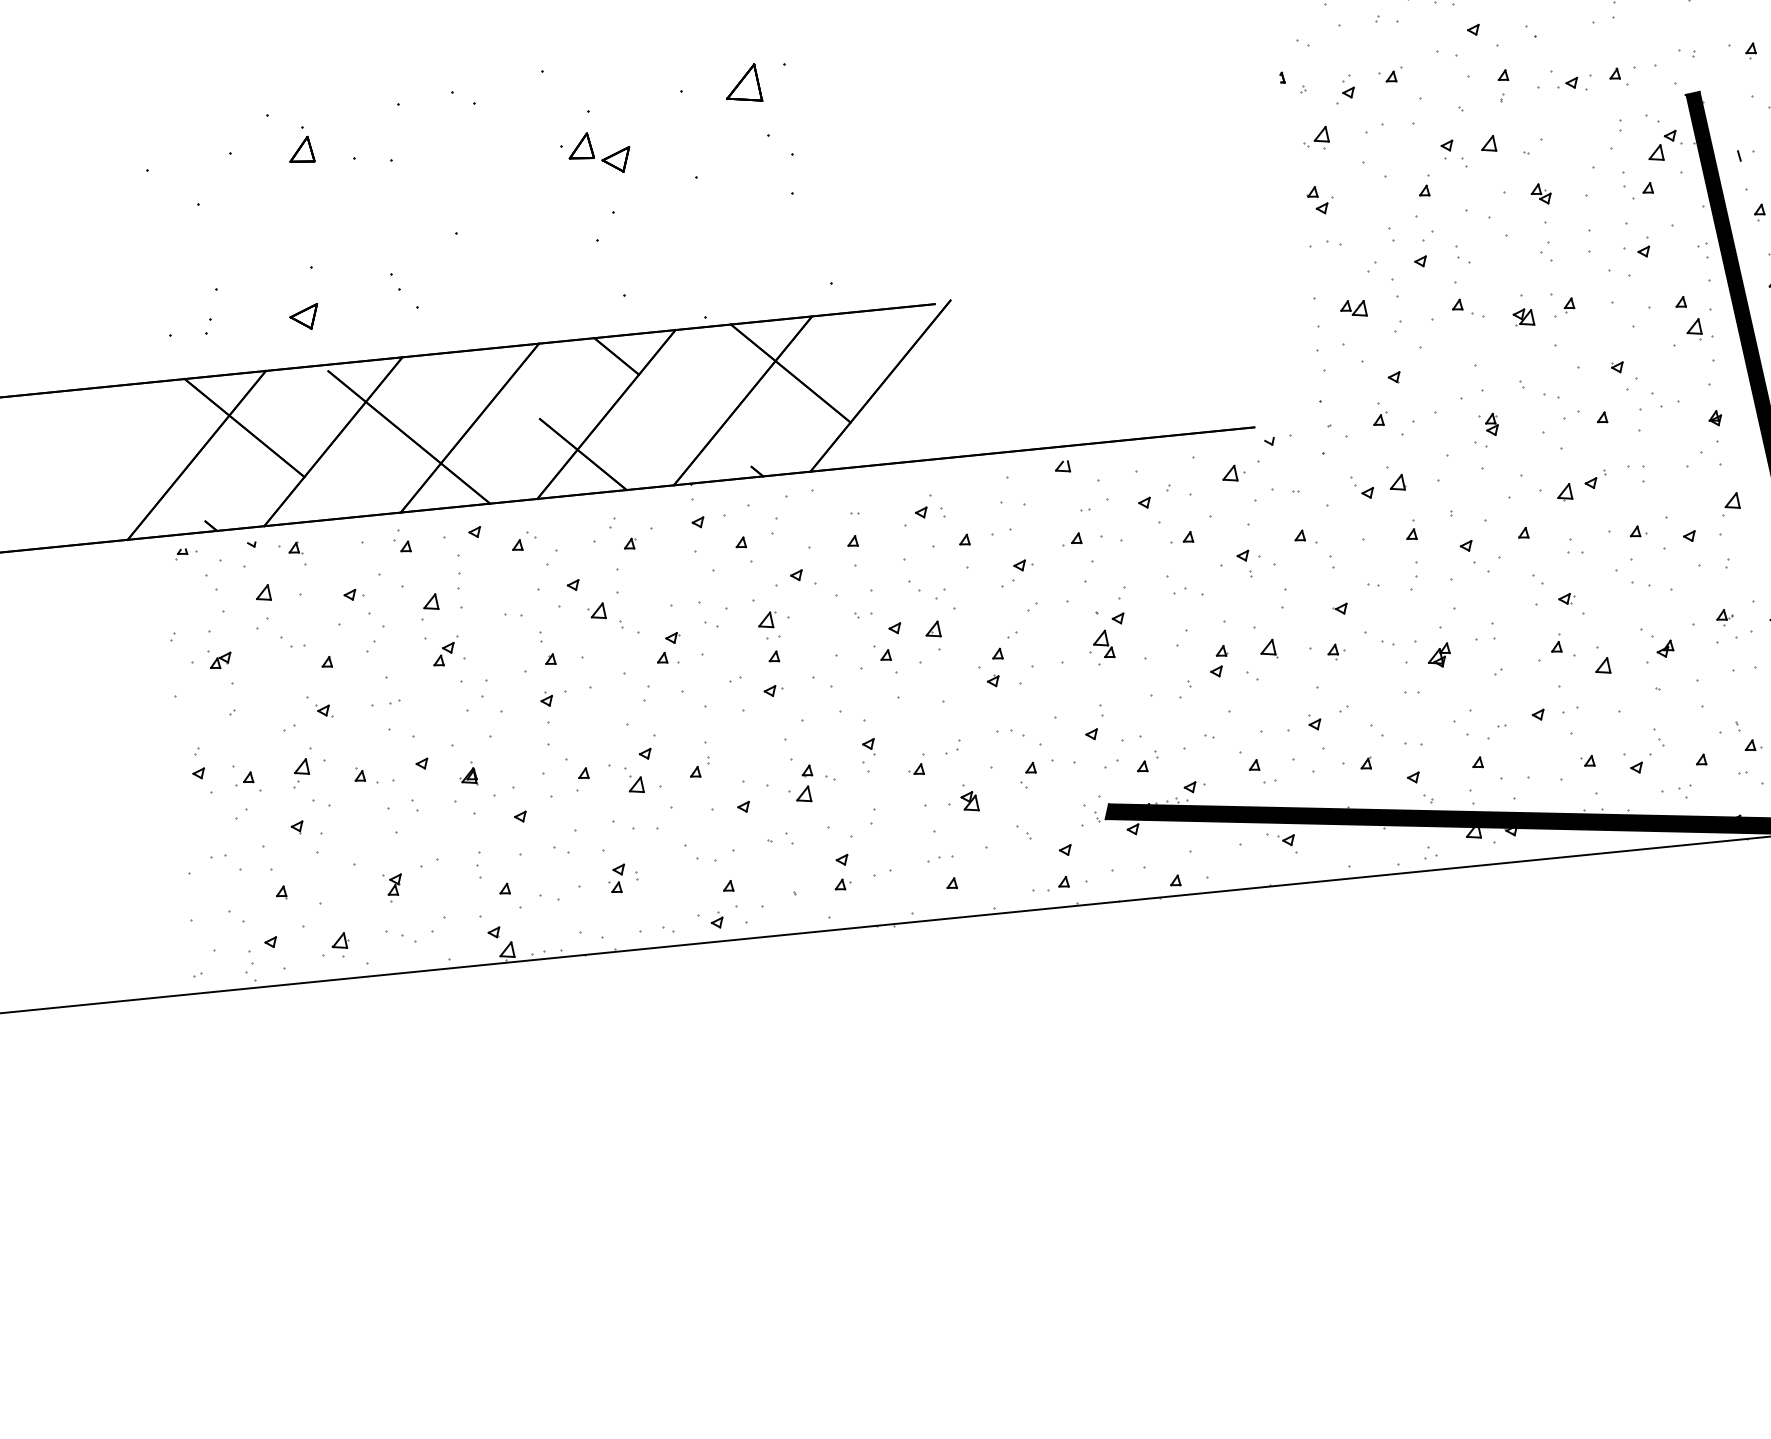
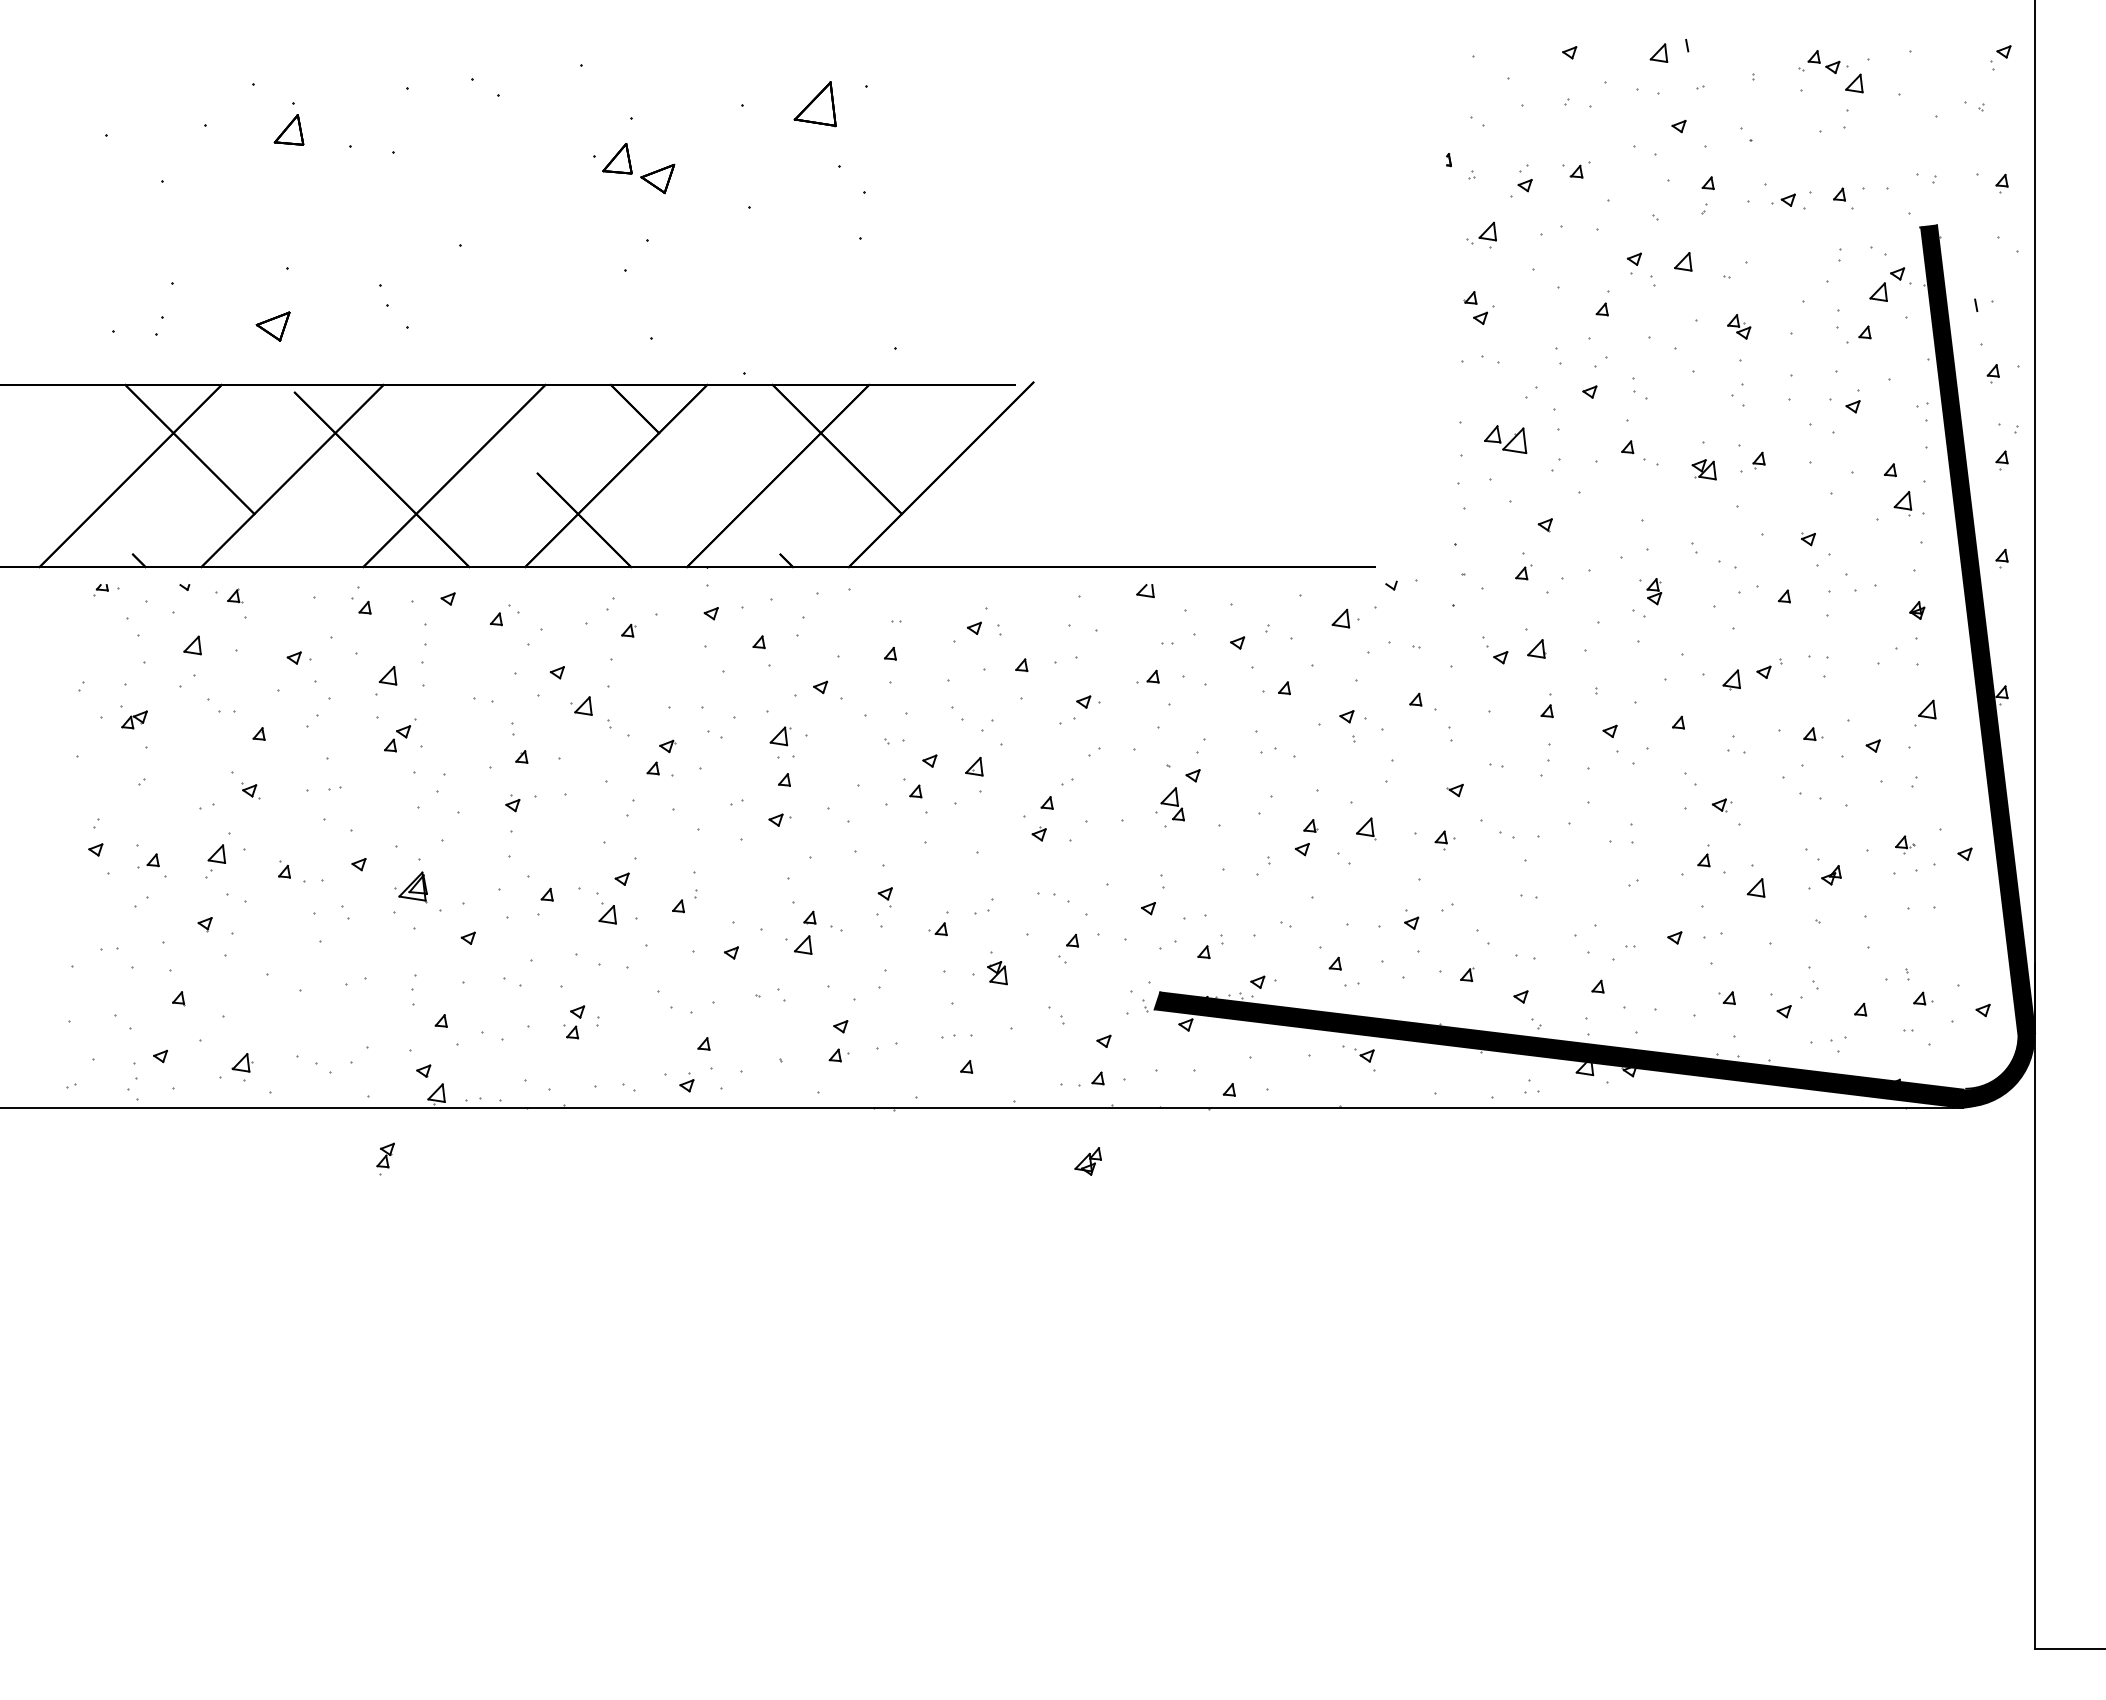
part: (1353, 307) -> (1505, 438), size x1.4
part: (1438, 655) -> (1087, 1161), moved
part: (467, 772) -> (411, 880), size x1.6
part: (394, 887) -> (385, 1158), moved

